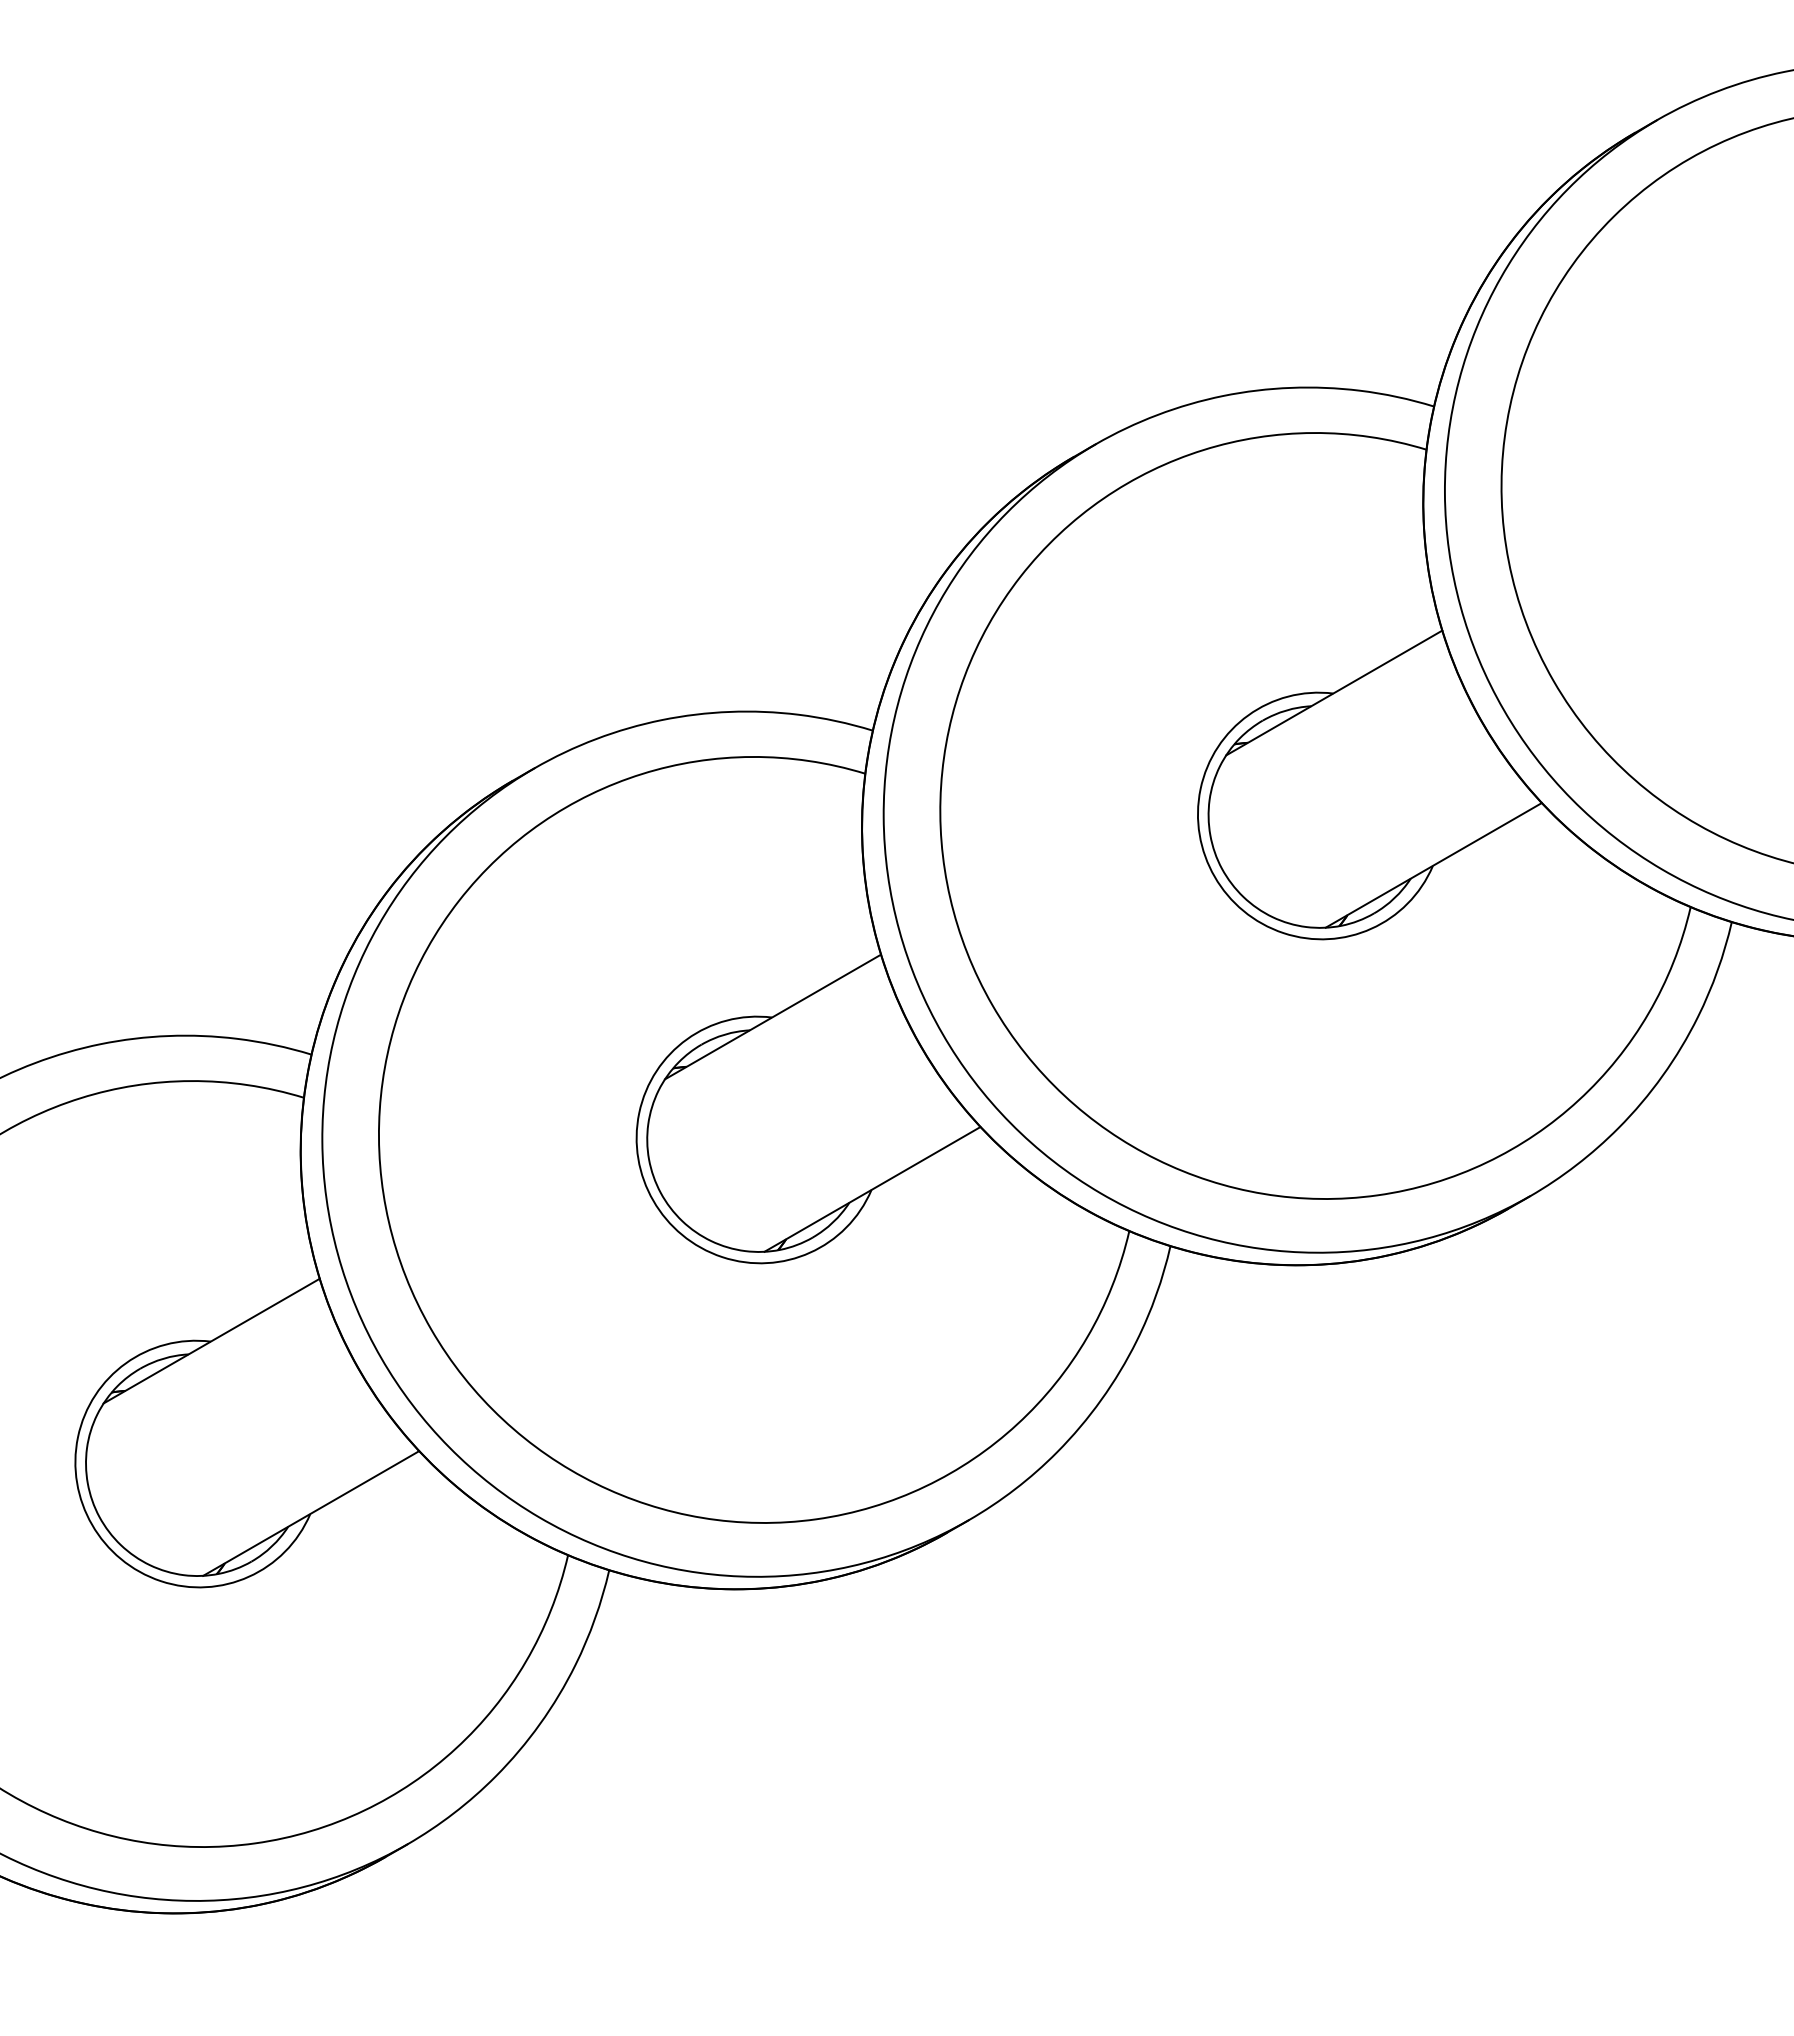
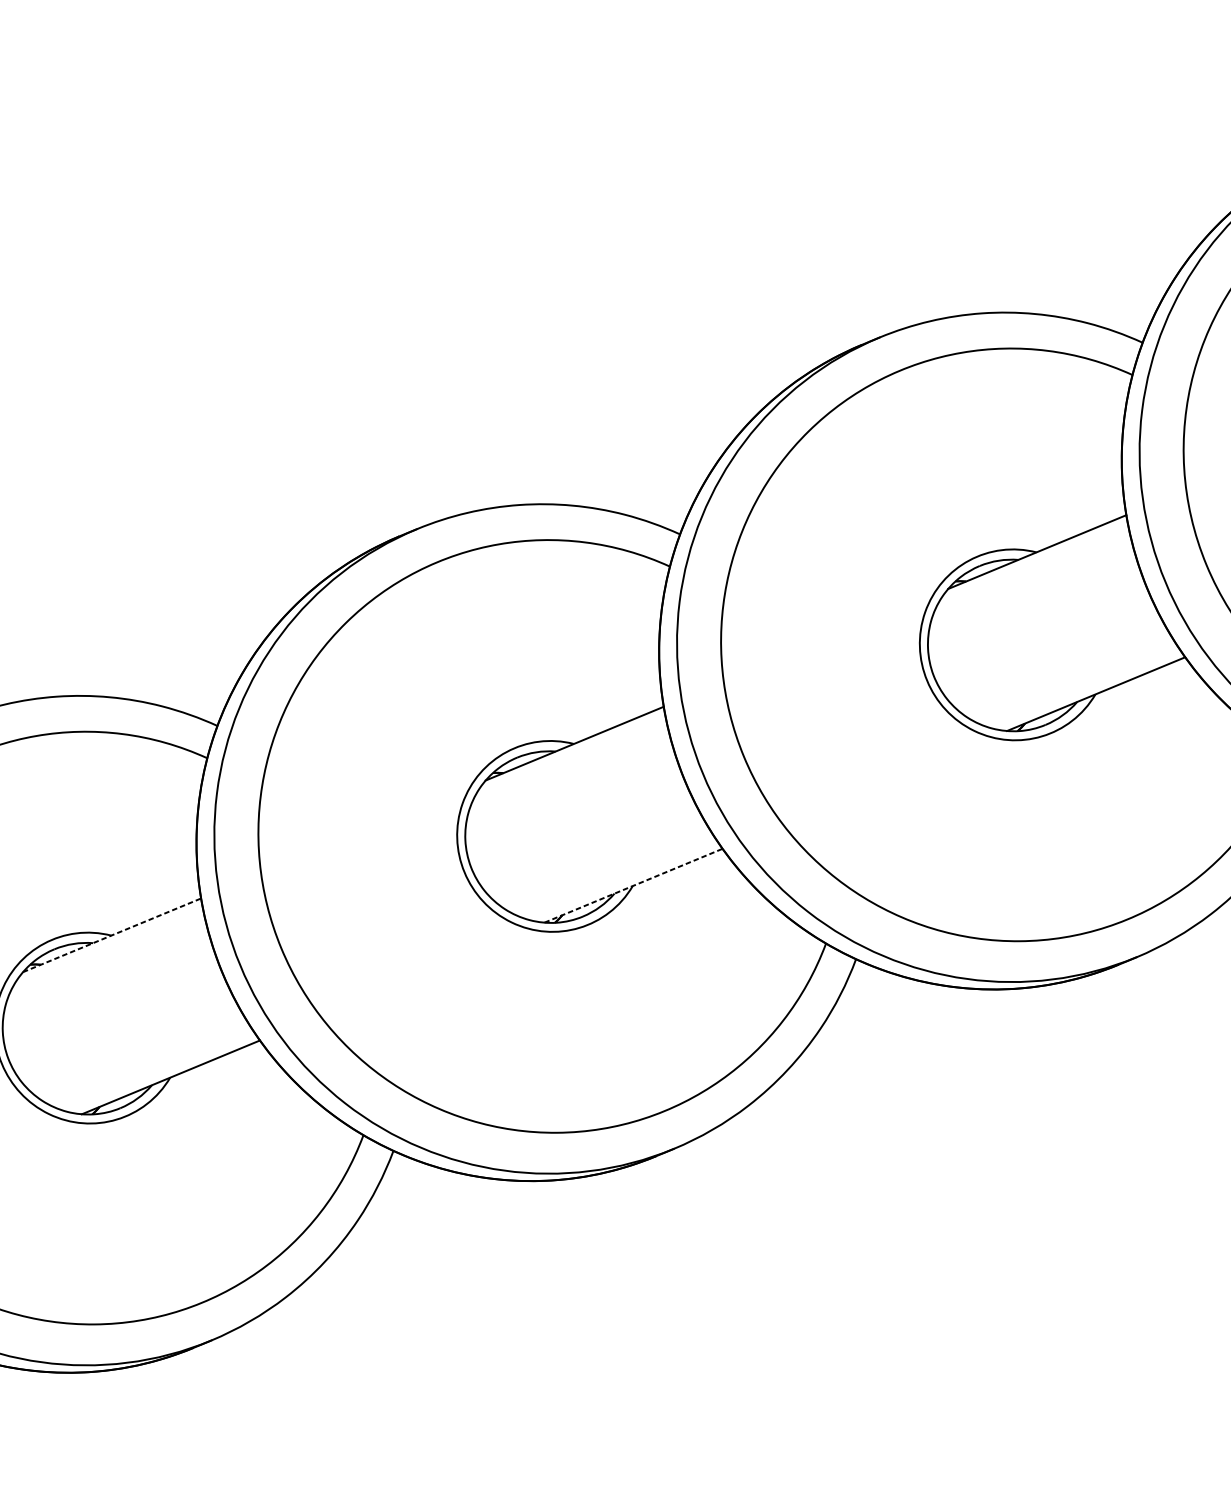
line: (872, 1189) -> (633, 885), solid -> dashed
line: (211, 1341) -> (111, 935), solid -> dashed

